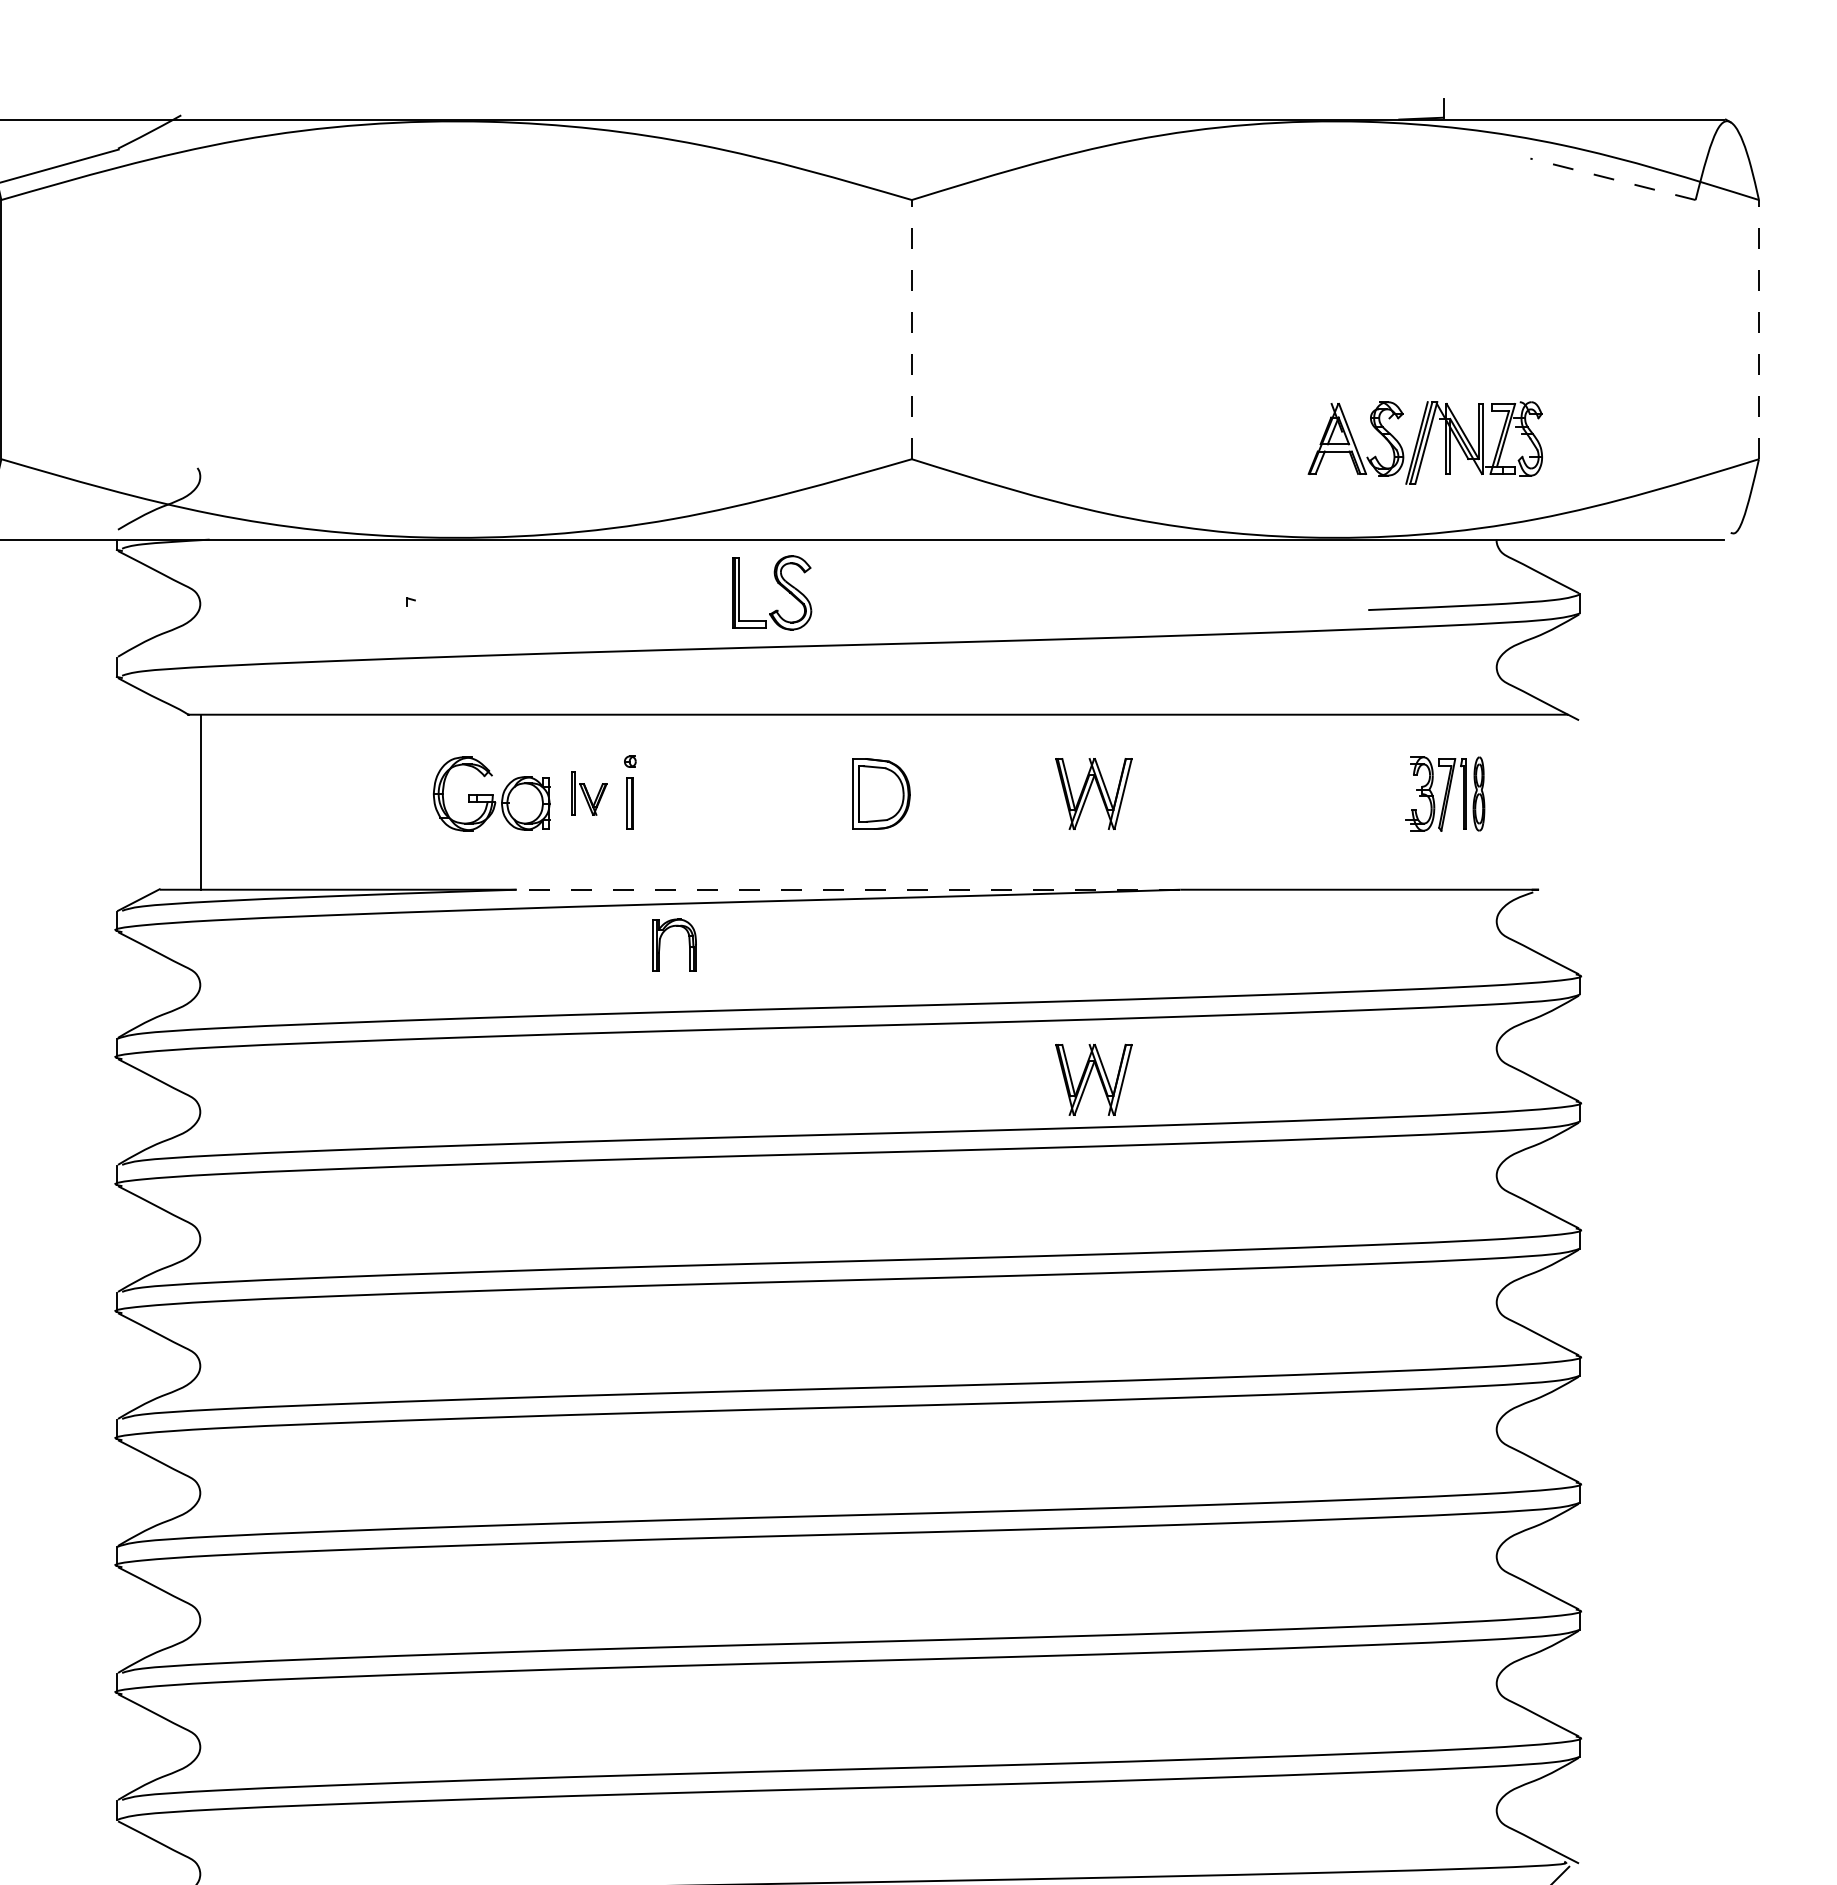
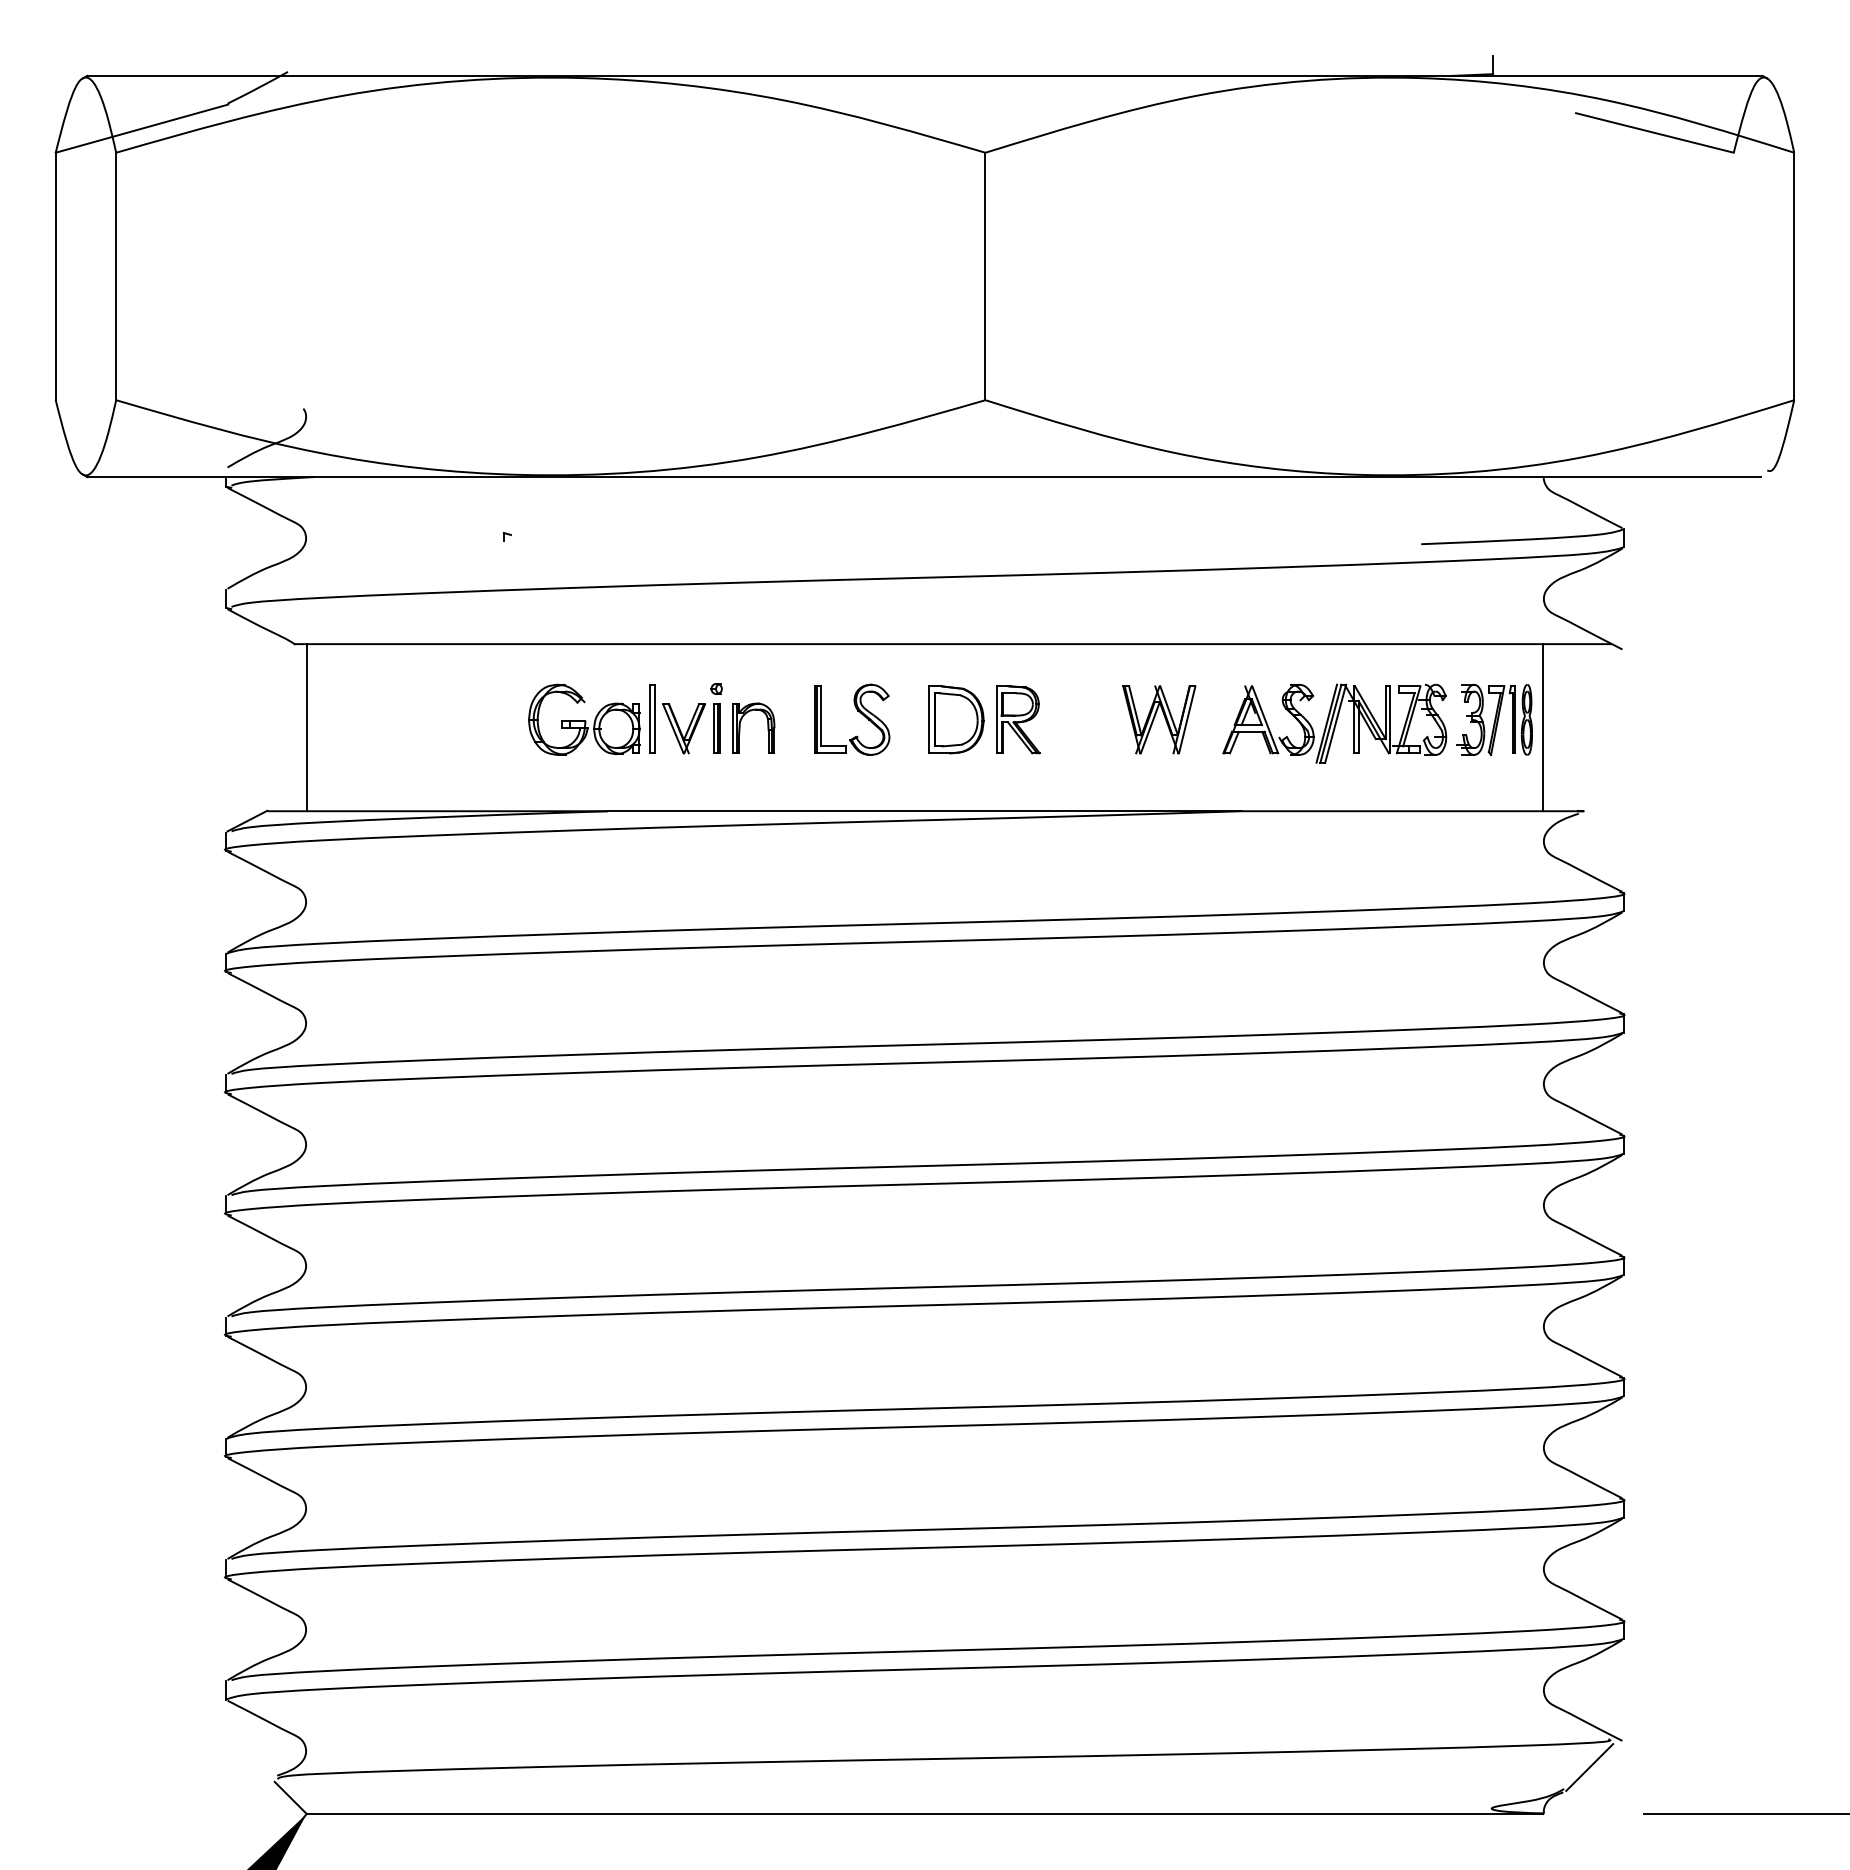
line: (1612, 178) -> (1654, 132), dashed -> solid
line: (911, 329) -> (985, 276), dashed -> solid
line: (1759, 329) -> (1794, 276), dashed -> solid
part: (1425, 442) -> (1334, 723), moved
part: (777, 584) -> (857, 711), moved
part: (589, 793) -> (677, 719), size x1.67
part: (946, 793) -> (1018, 719), added
line: (1496, 802) -> (1543, 727), added
line: (849, 890) -> (925, 811), dashed -> solid
part: (660, 944) -> (740, 727), moved
part: (1094, 1079) -> (1159, 992), removed

